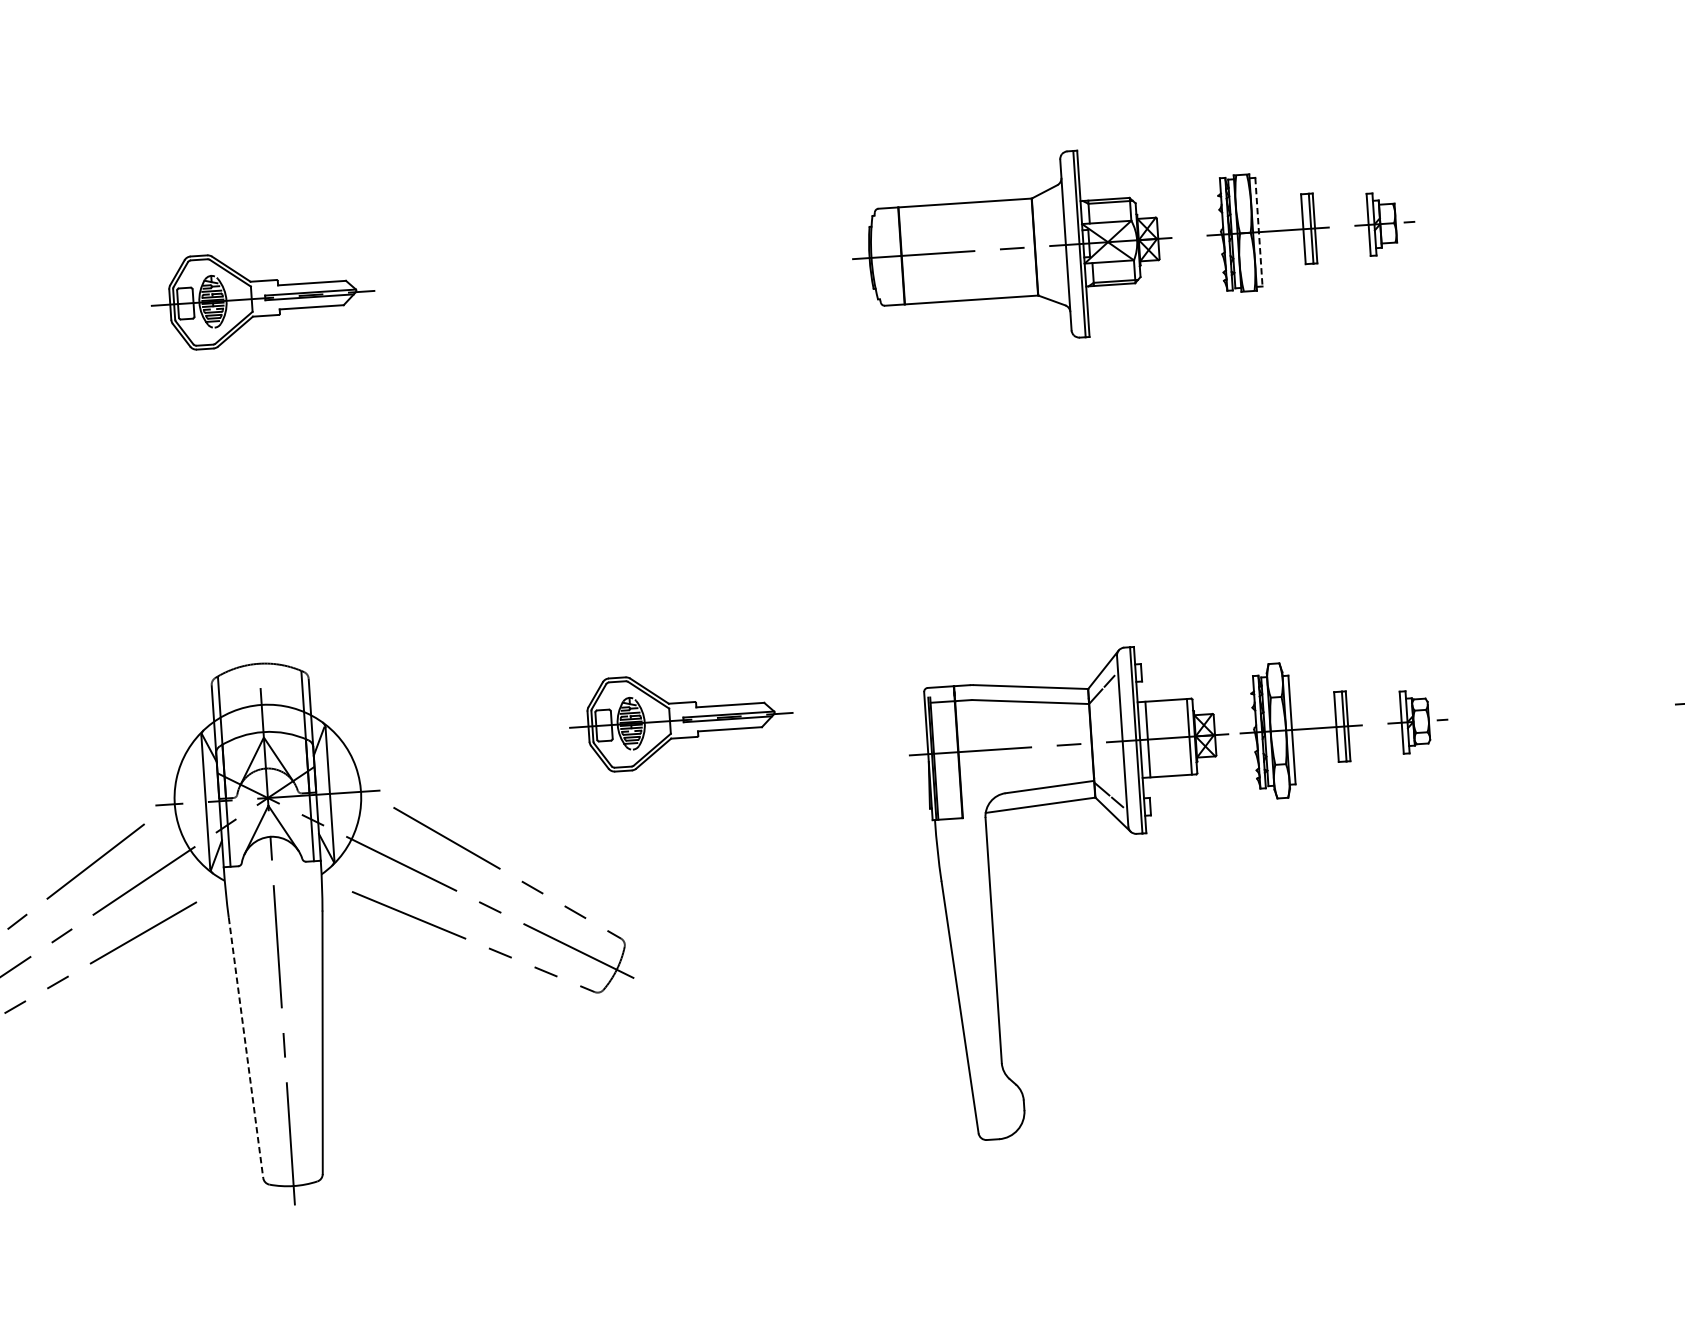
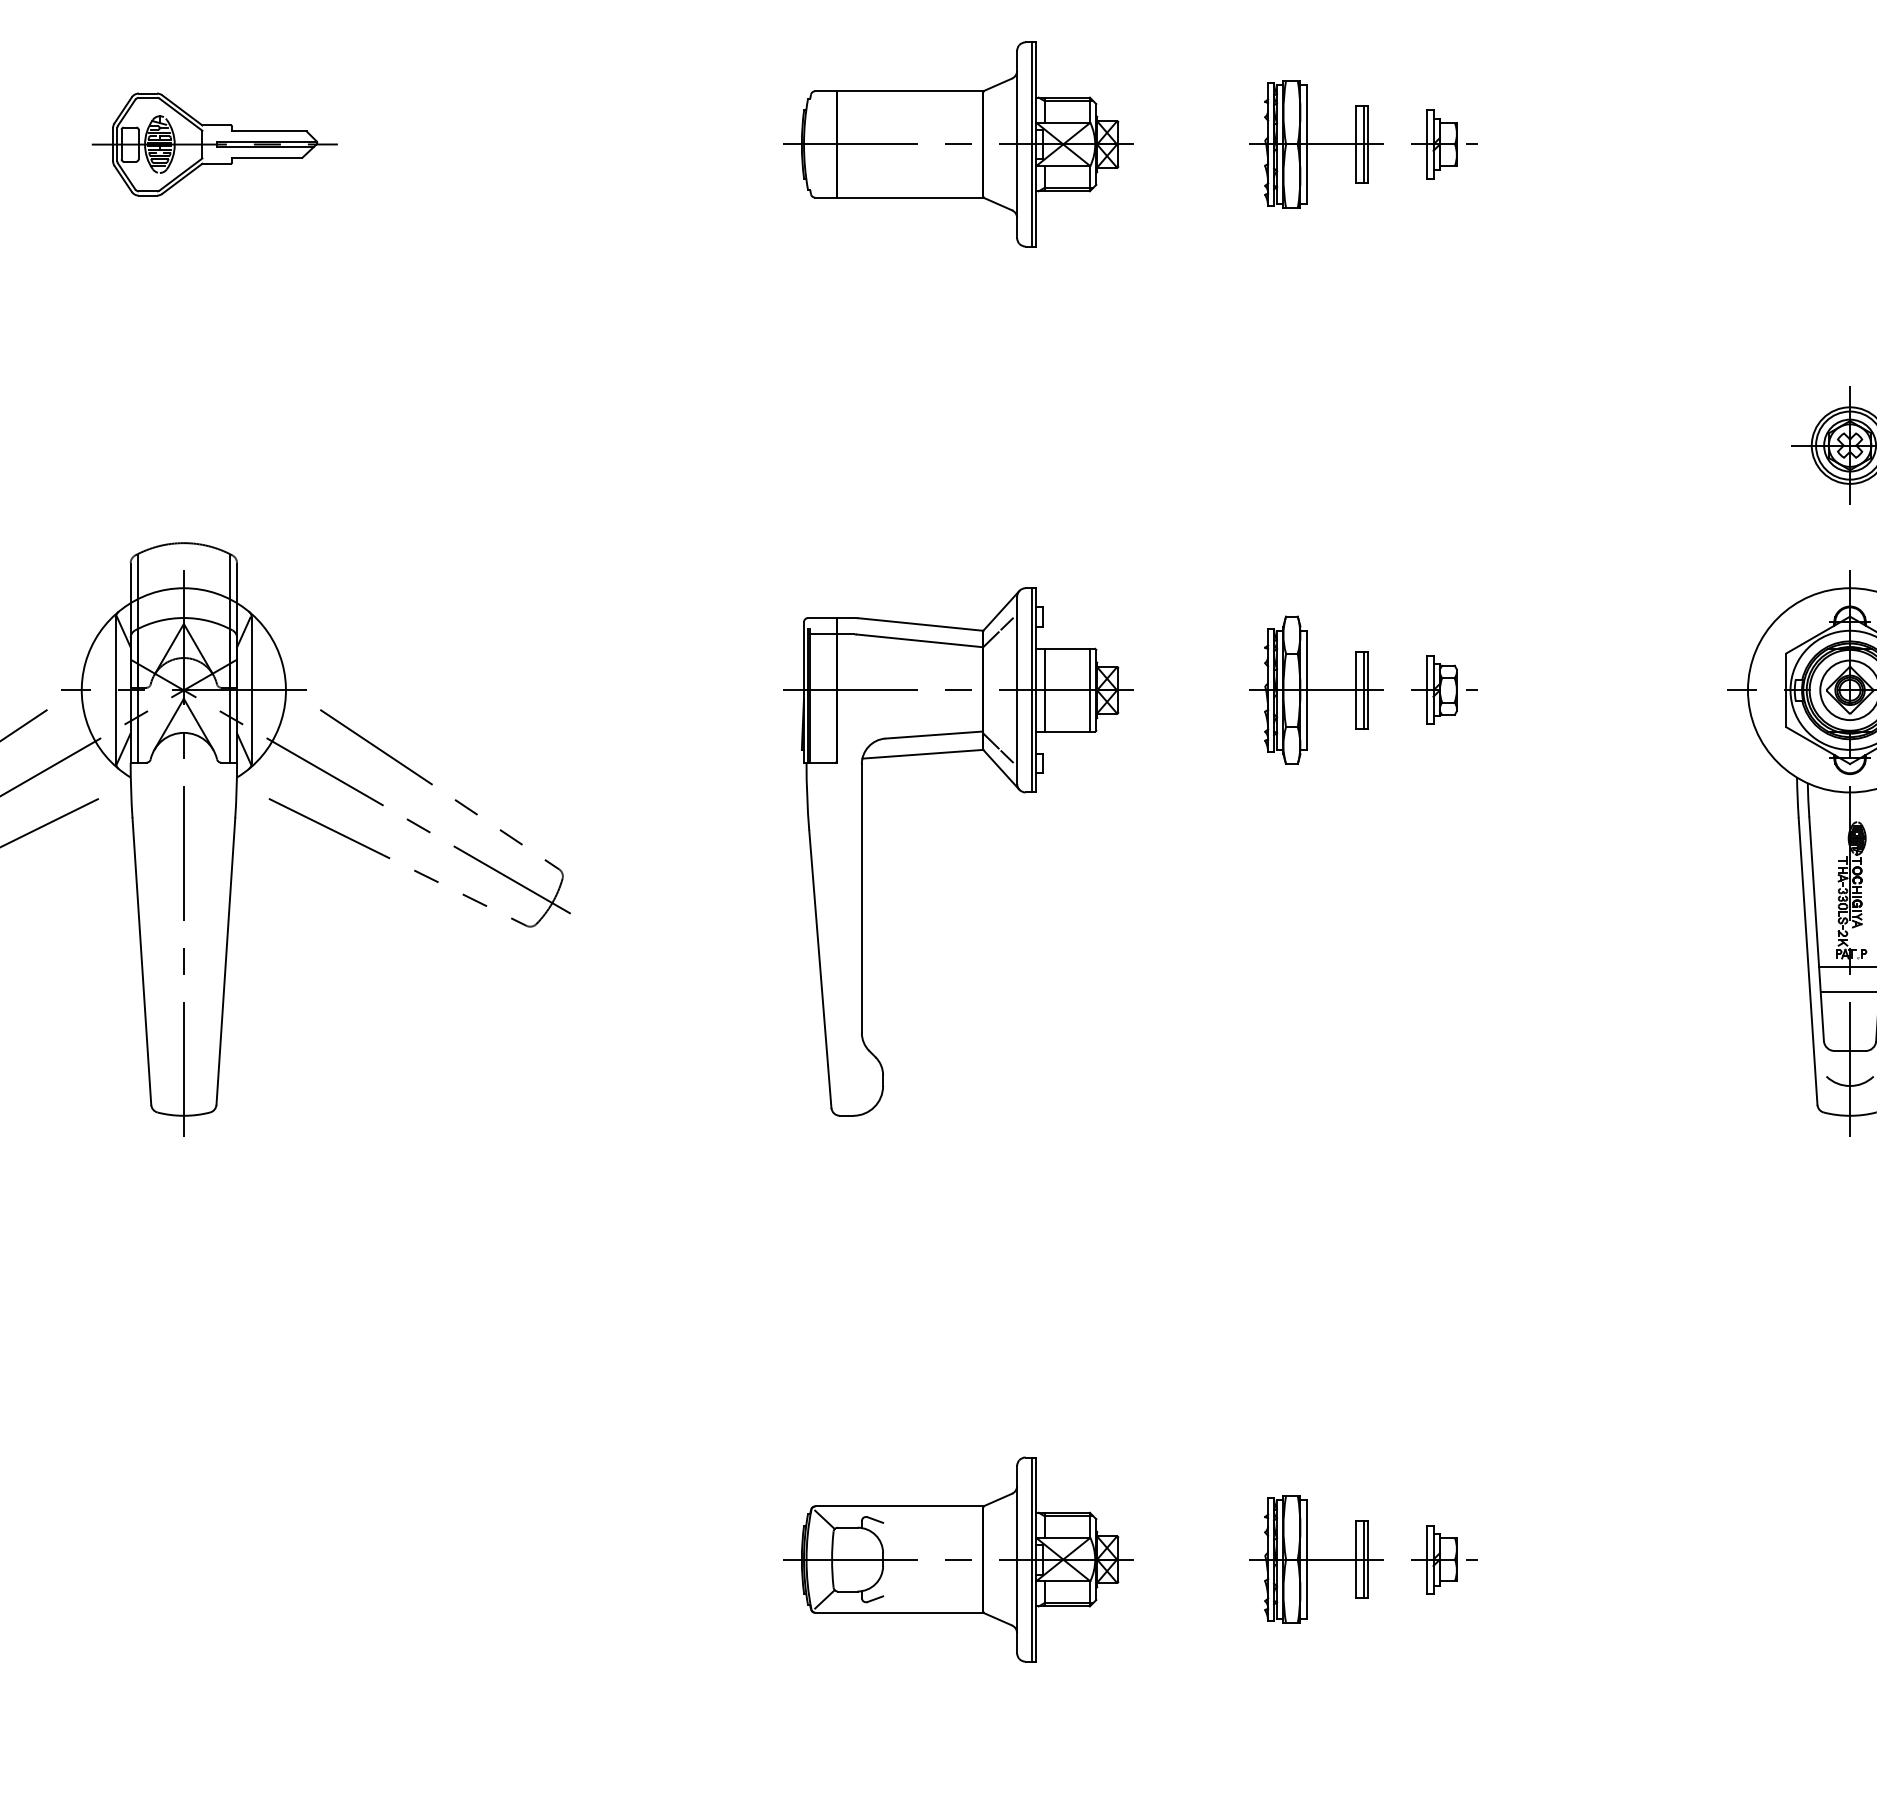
line: (1258, 232) -> (1306, 144), dashed -> solid
part: (1012, 248) -> (958, 144), moved
part: (681, 720) -> (640, 635), removed
part: (1129, 832) -> (1018, 790), moved
line: (245, 1047) -> (141, 961), dashed -> solid

